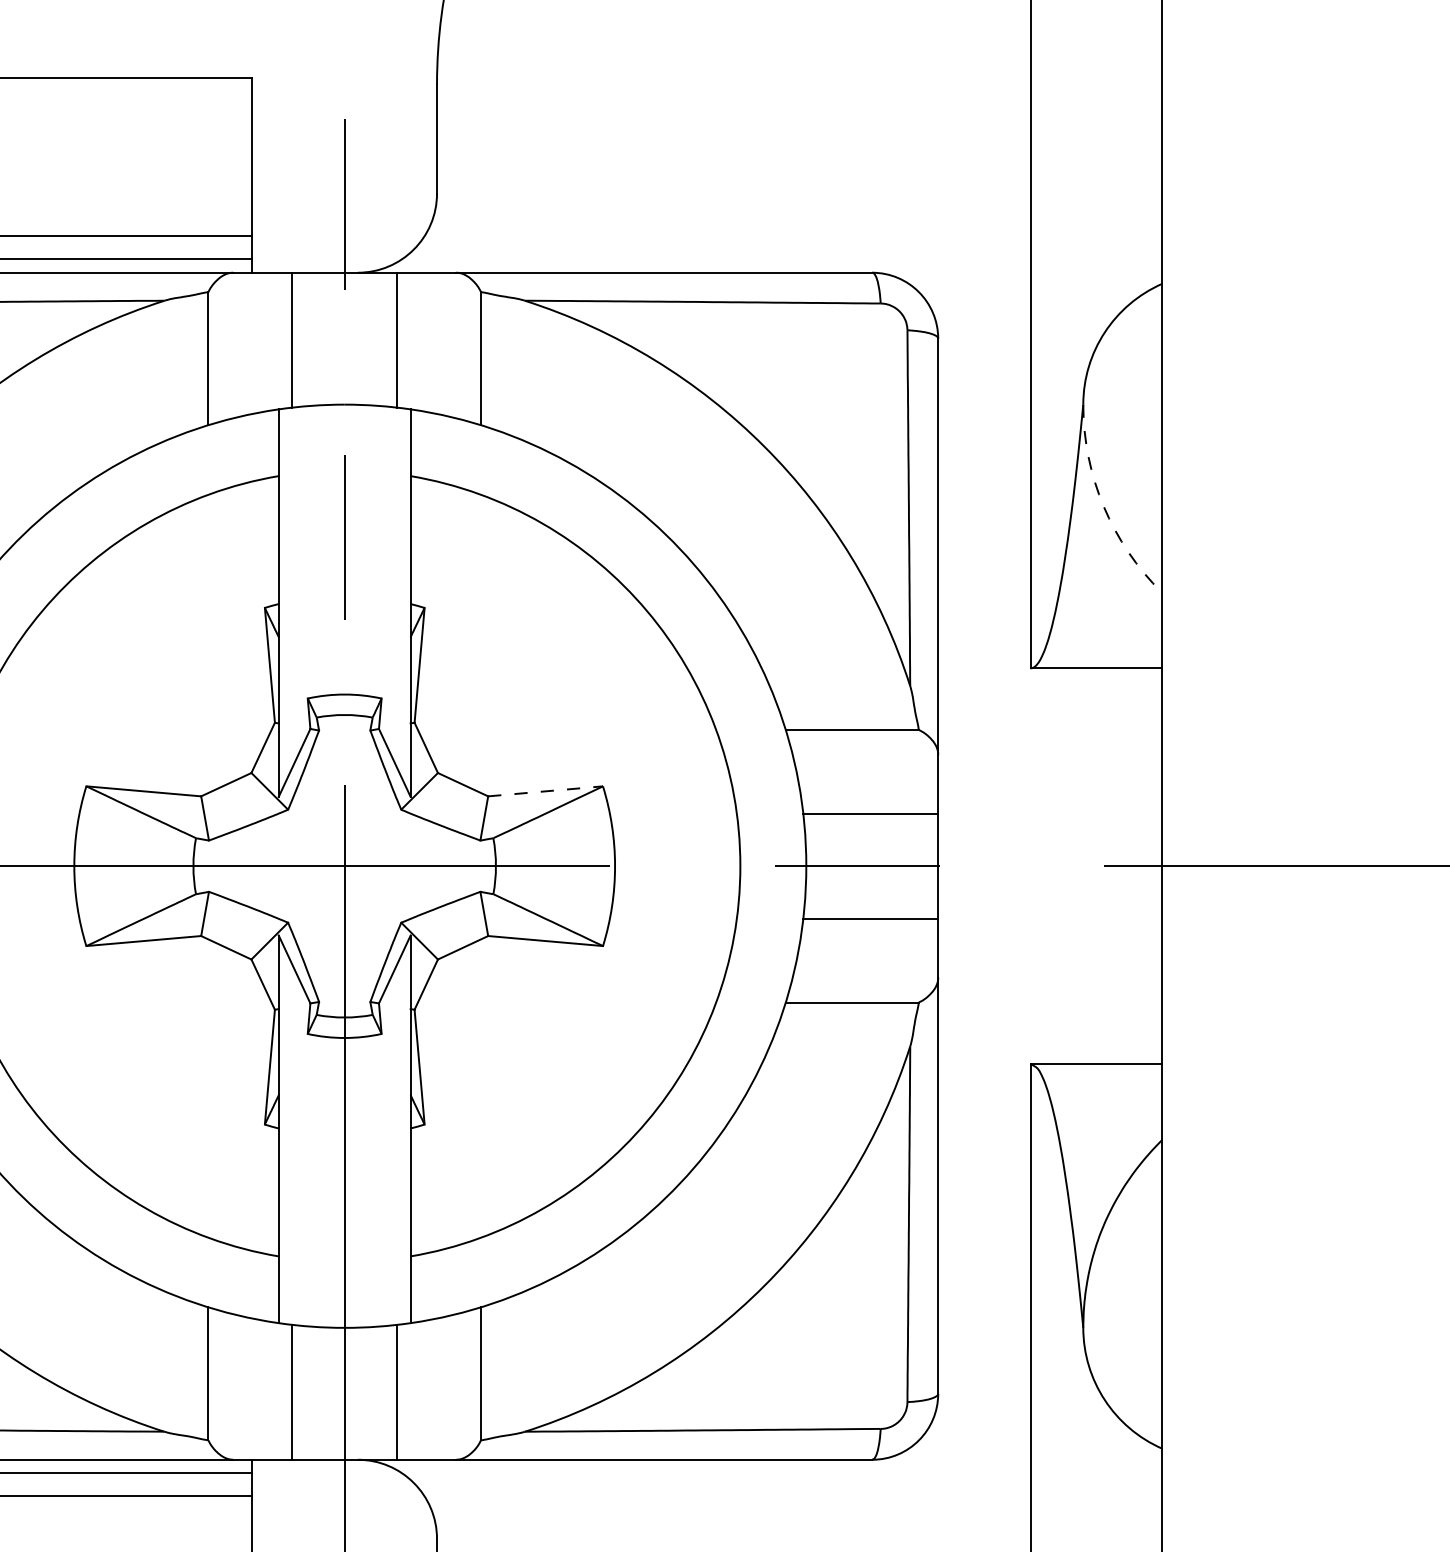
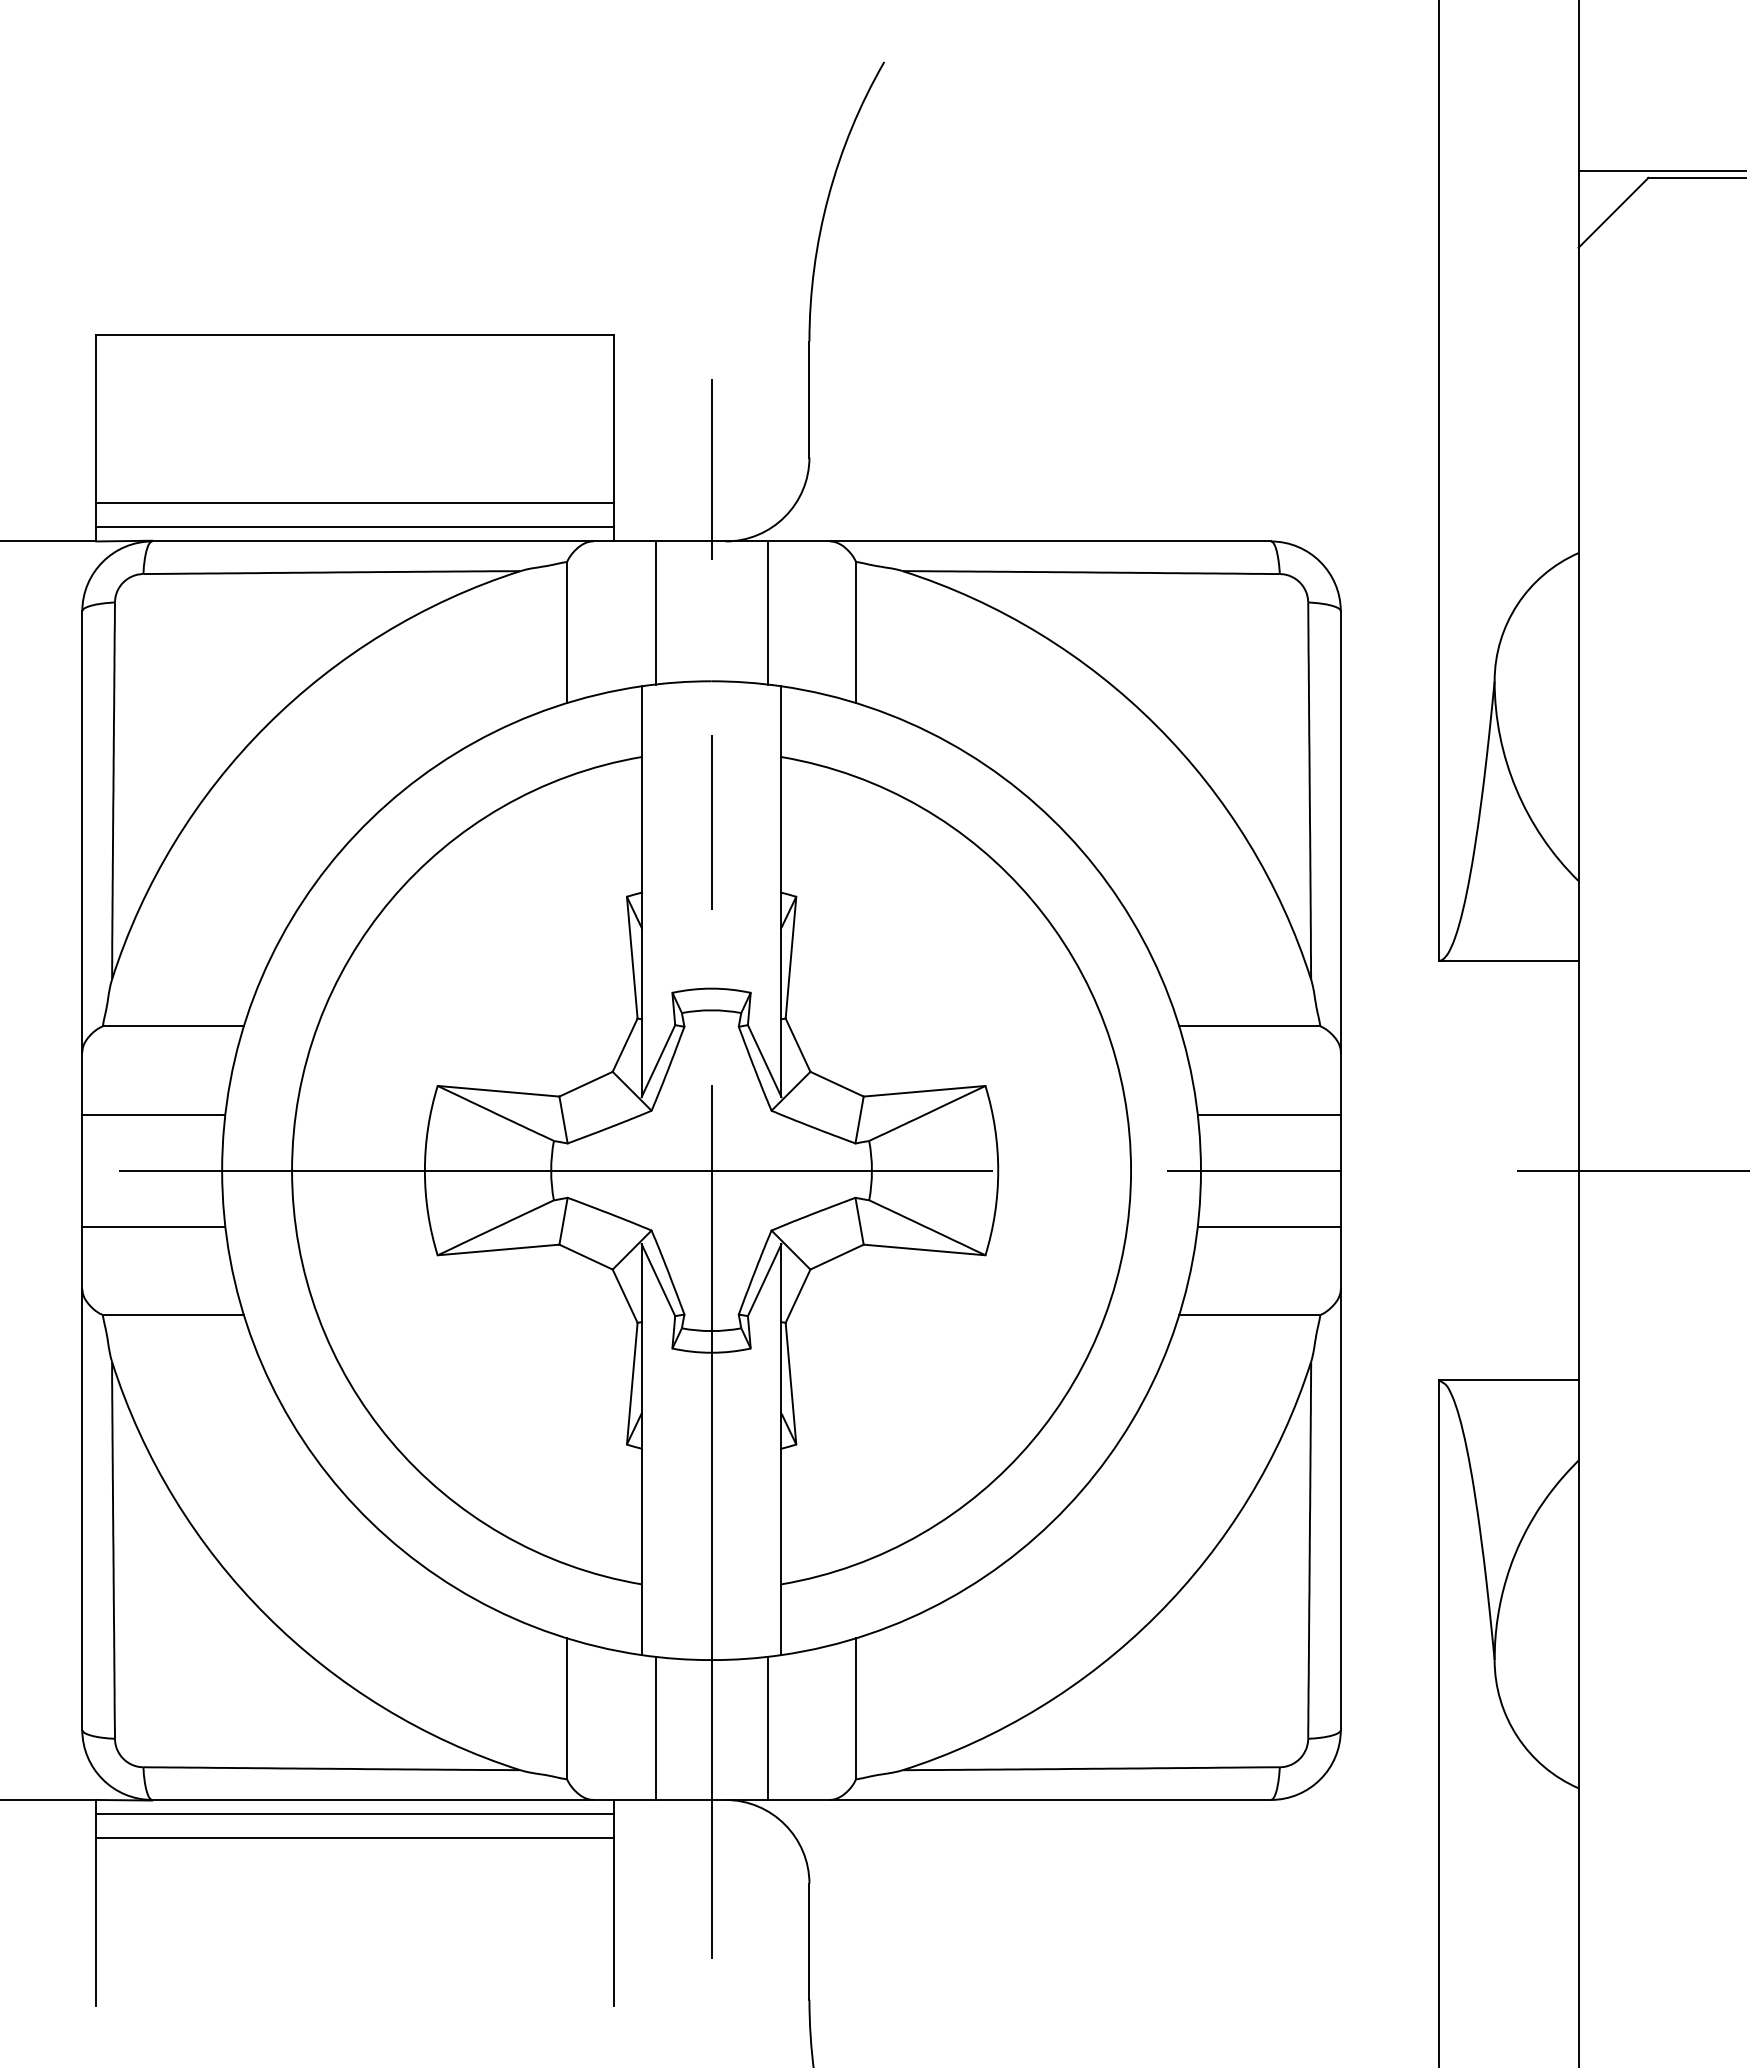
arc: (1103, 506) -> (1516, 789), dashed -> solid
line: (546, 791) -> (925, 1091), dashed -> solid

